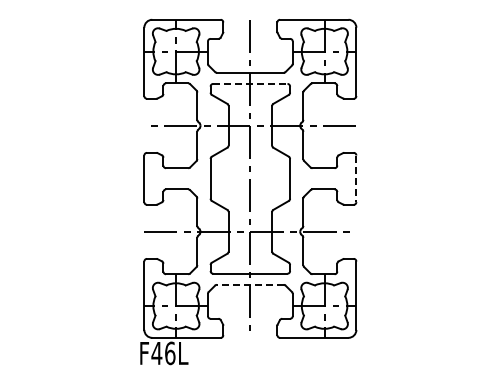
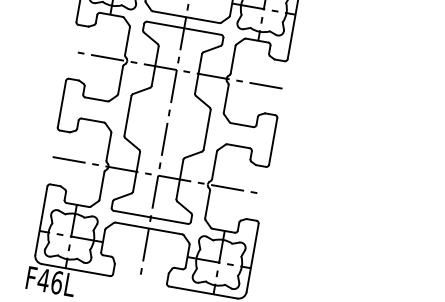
line: (250, 83) -> (184, 27), dashed -> solid
line: (356, 179) -> (273, 142), dashed -> solid
line: (249, 284) -> (148, 227), dashed -> solid

